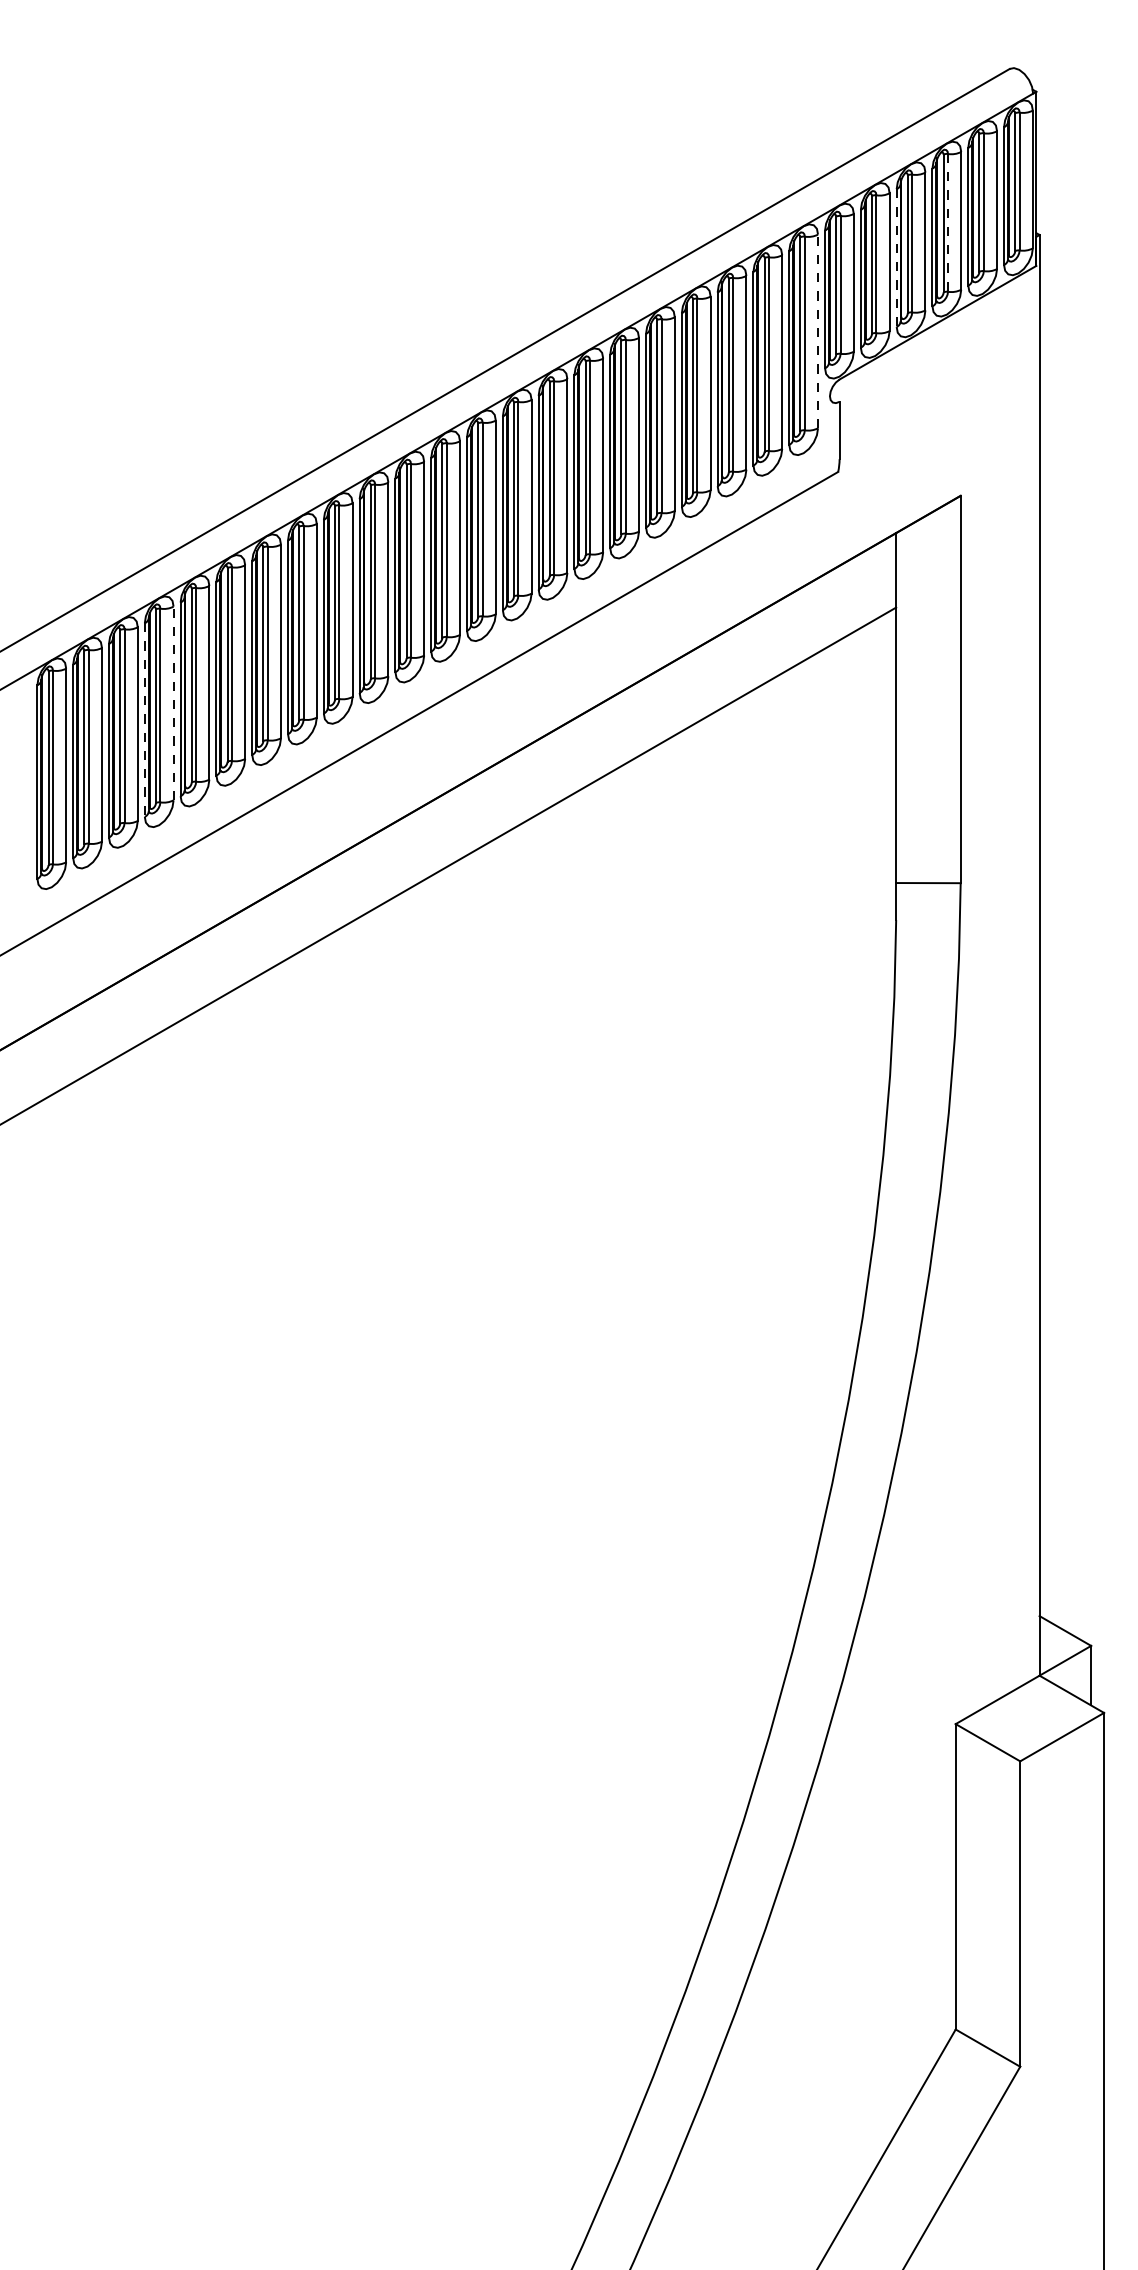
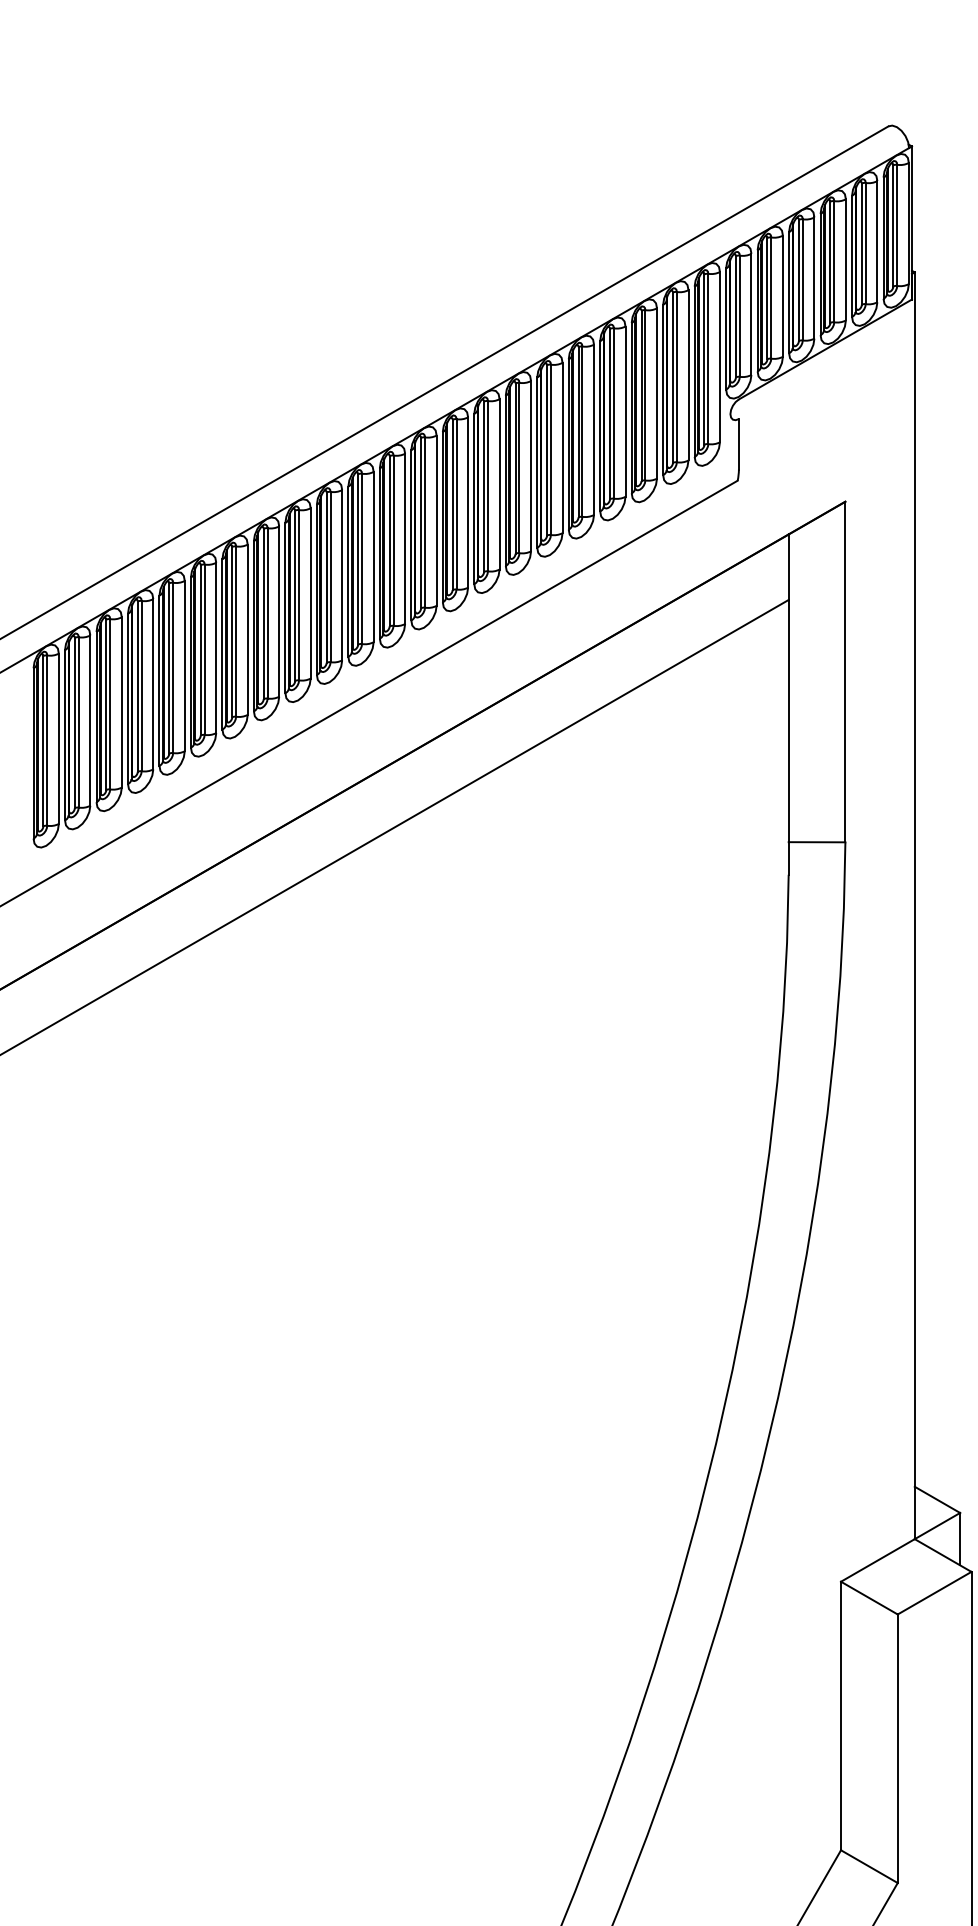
line: (948, 222) -> (834, 261), dashed -> solid
line: (896, 258) -> (788, 293), dashed -> solid
line: (818, 331) -> (720, 357), dashed -> solid
line: (173, 703) -> (153, 684), dashed -> solid
line: (144, 720) -> (127, 699), dashed -> solid

